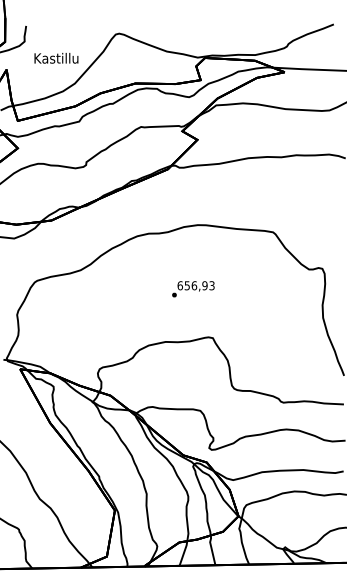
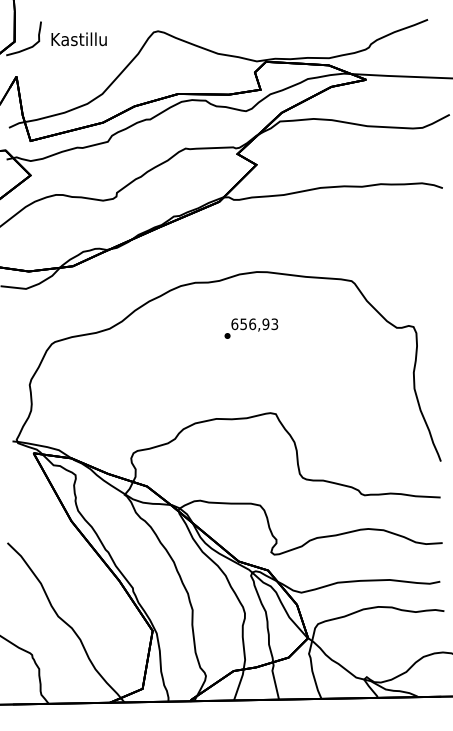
text: (55, 58) -> (78, 39), moved
text: (193, 289) -> (251, 328), moved

